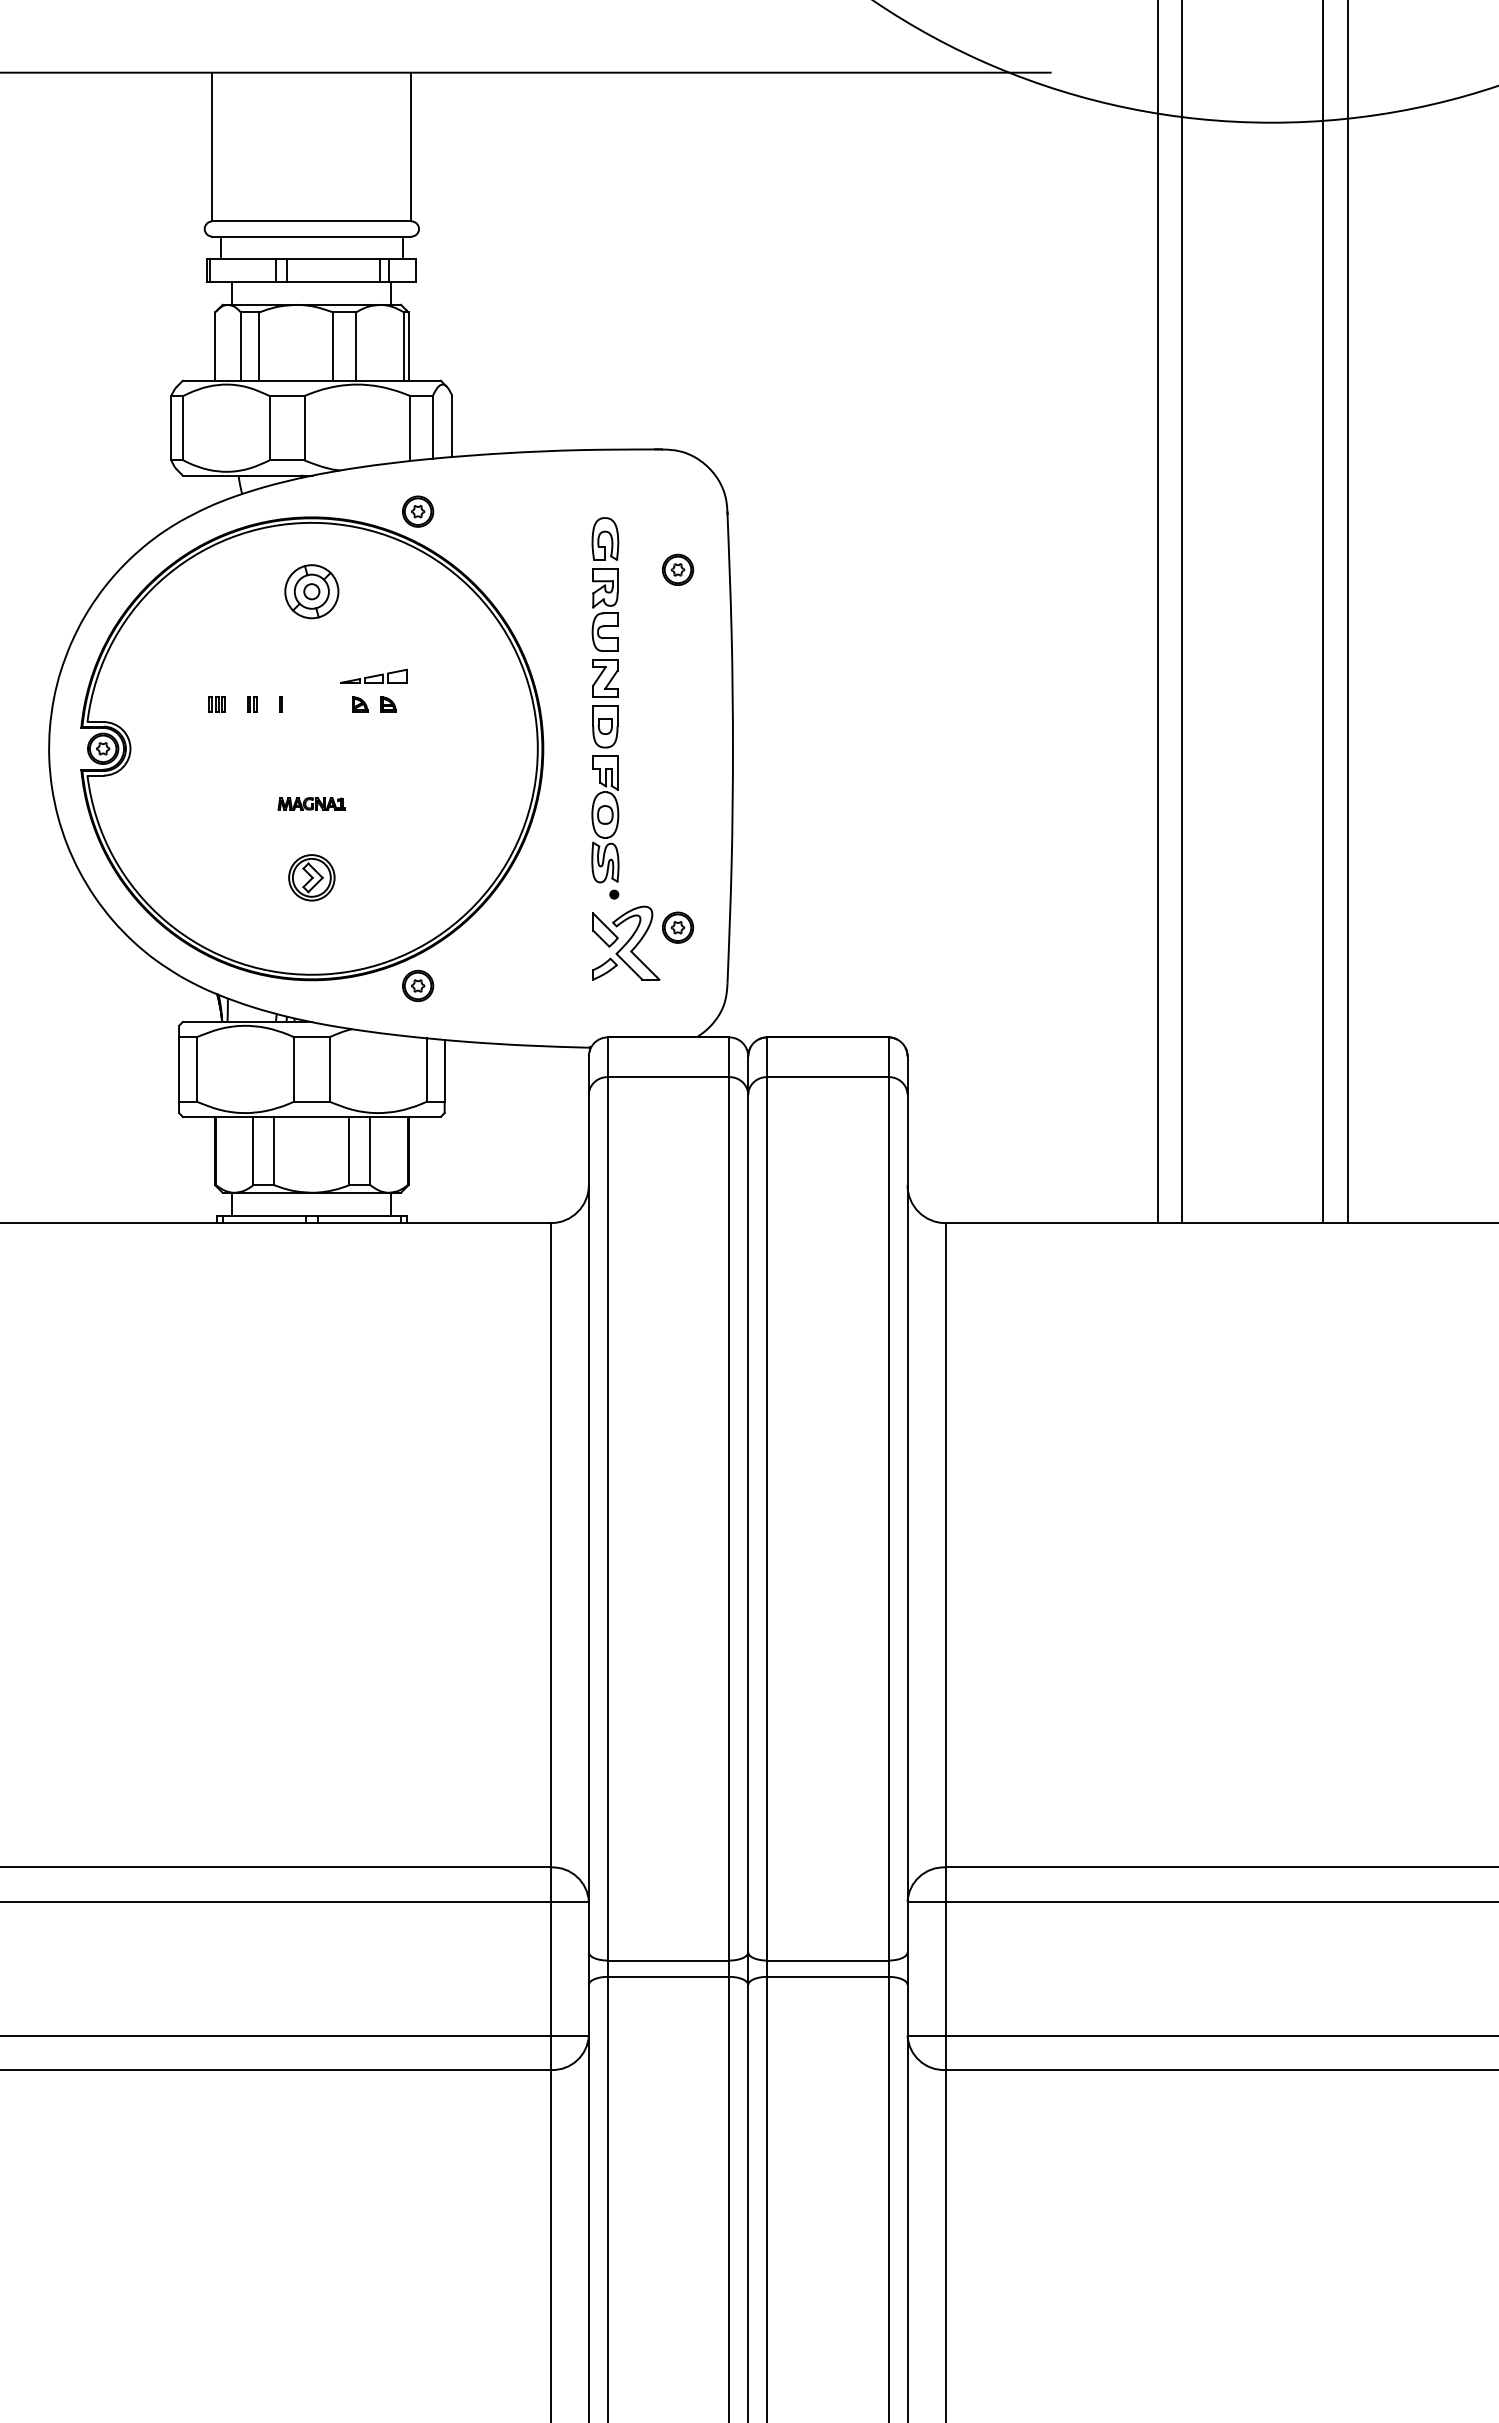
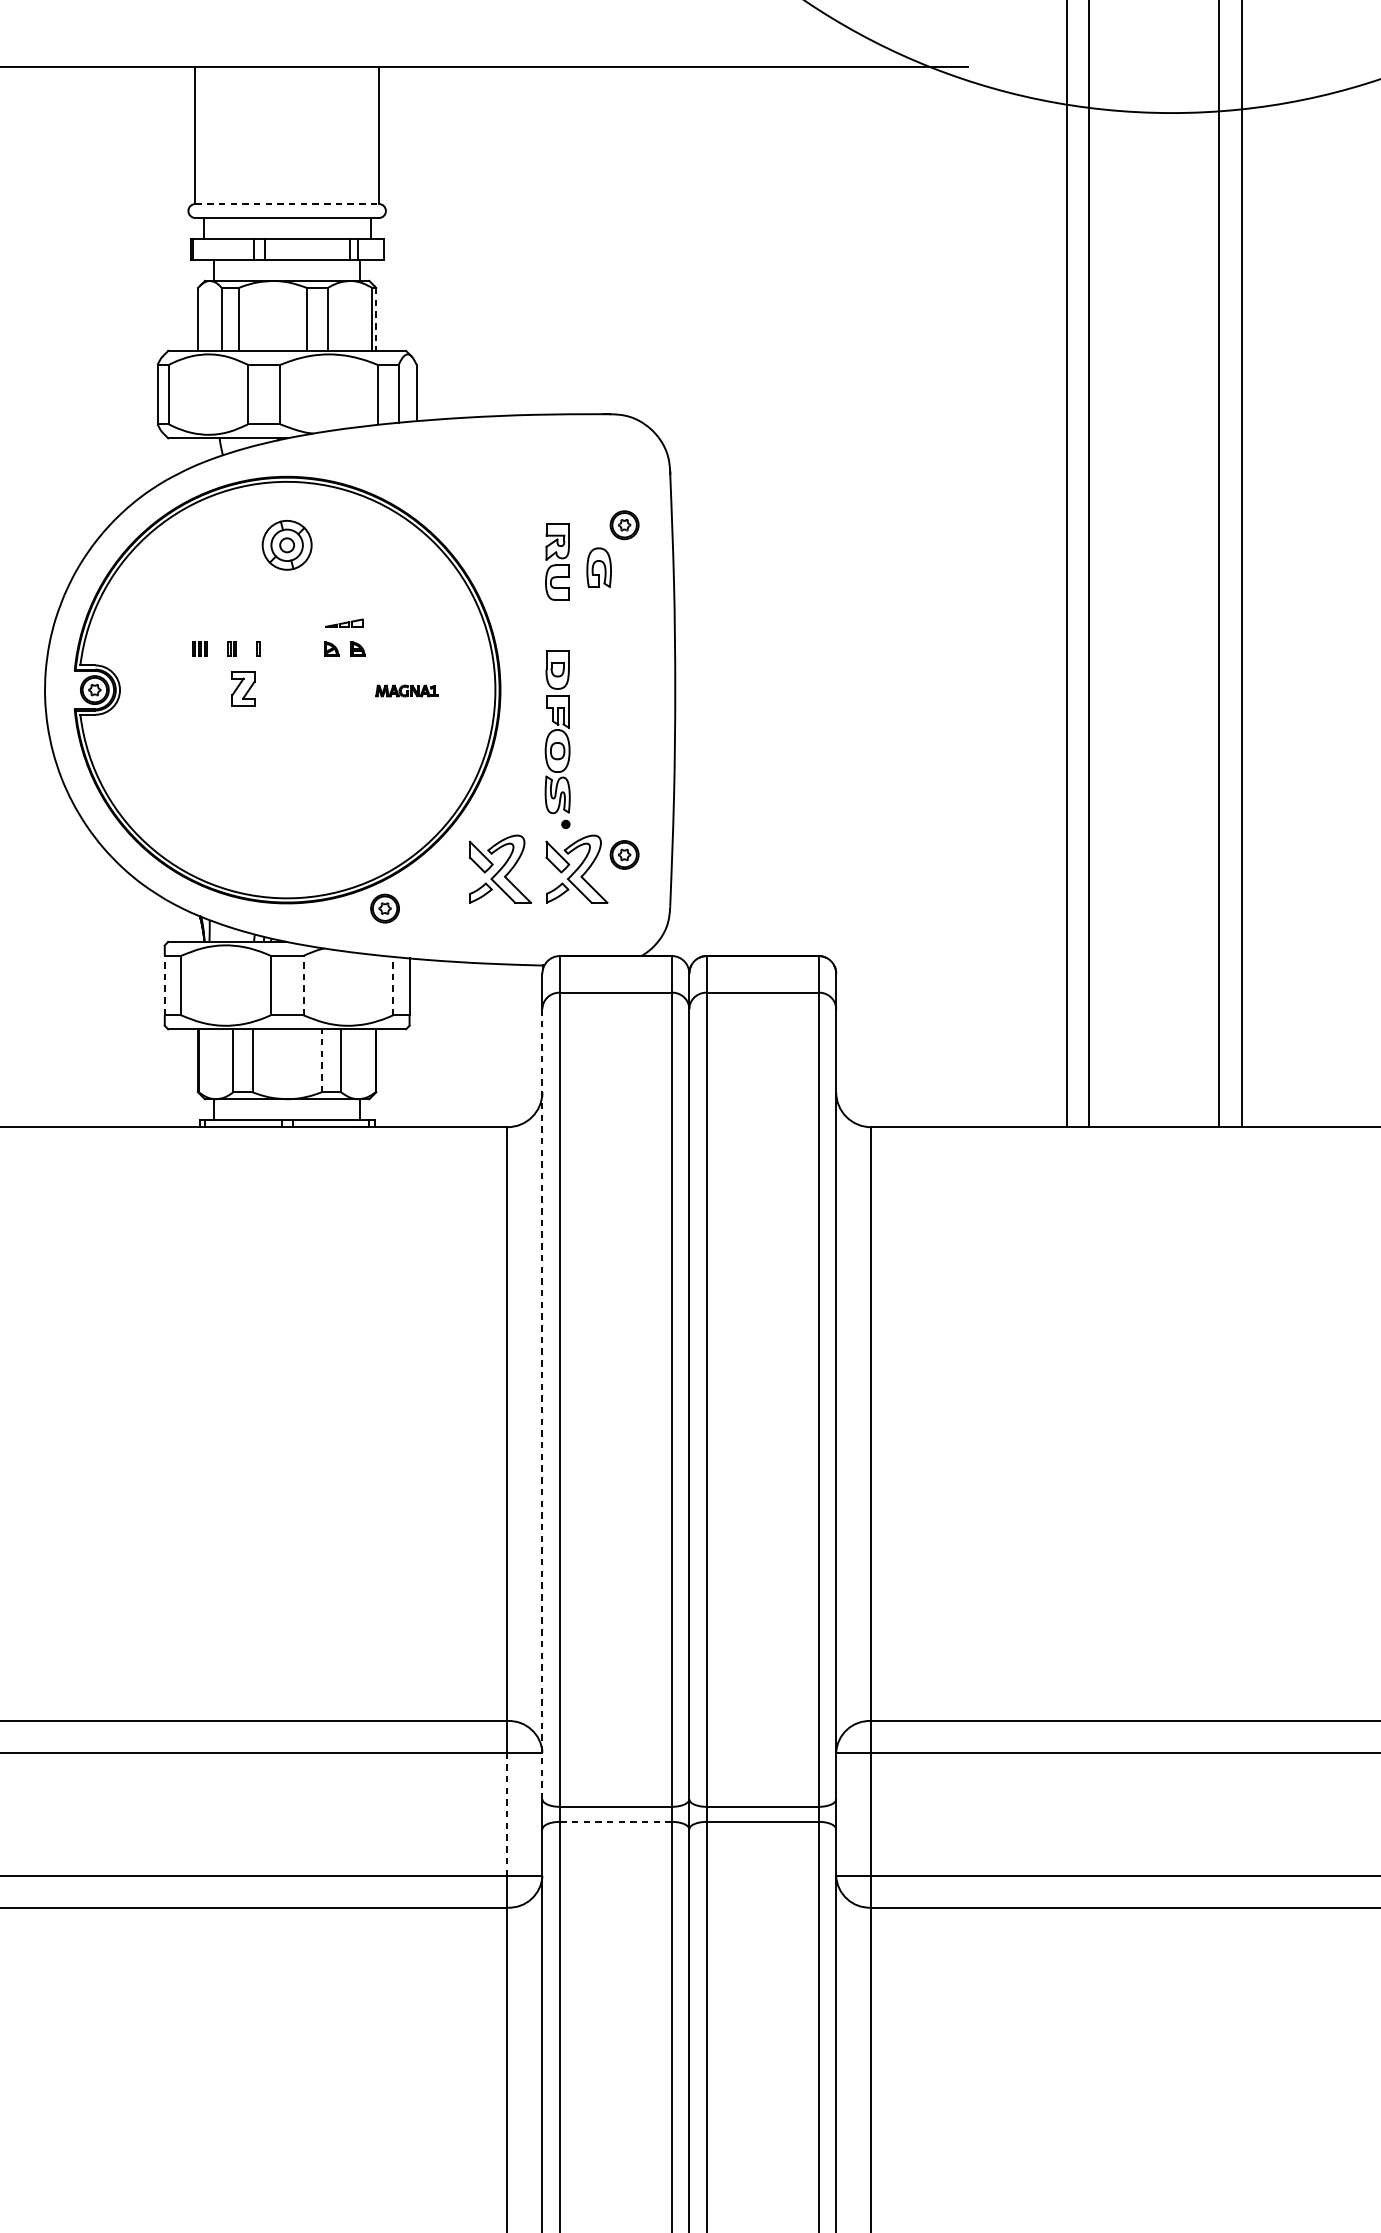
line: (311, 221) -> (286, 204), solid -> dashed
line: (408, 347) -> (376, 320), solid -> dashed
part: (418, 511) -> (385, 471), removed
part: (605, 538) -> (599, 567), moved
part: (373, 675) -> (343, 622), size x0.6
part: (605, 678) -> (243, 688), moved
part: (311, 803) -> (406, 690), moved
part: (311, 877) -> (286, 808), removed
part: (543, 942) -> (500, 868), added
line: (179, 1068) -> (165, 984), solid -> dashed
line: (329, 1068) -> (303, 984), solid -> dashed
line: (426, 1070) -> (392, 986), solid -> dashed
line: (349, 1150) -> (321, 1060), solid -> dashed
line: (588, 1523) -> (542, 1404), solid -> dashed
line: (550, 1968) -> (507, 1814), solid -> dashed
line: (668, 1976) -> (615, 1821), solid -> dashed

